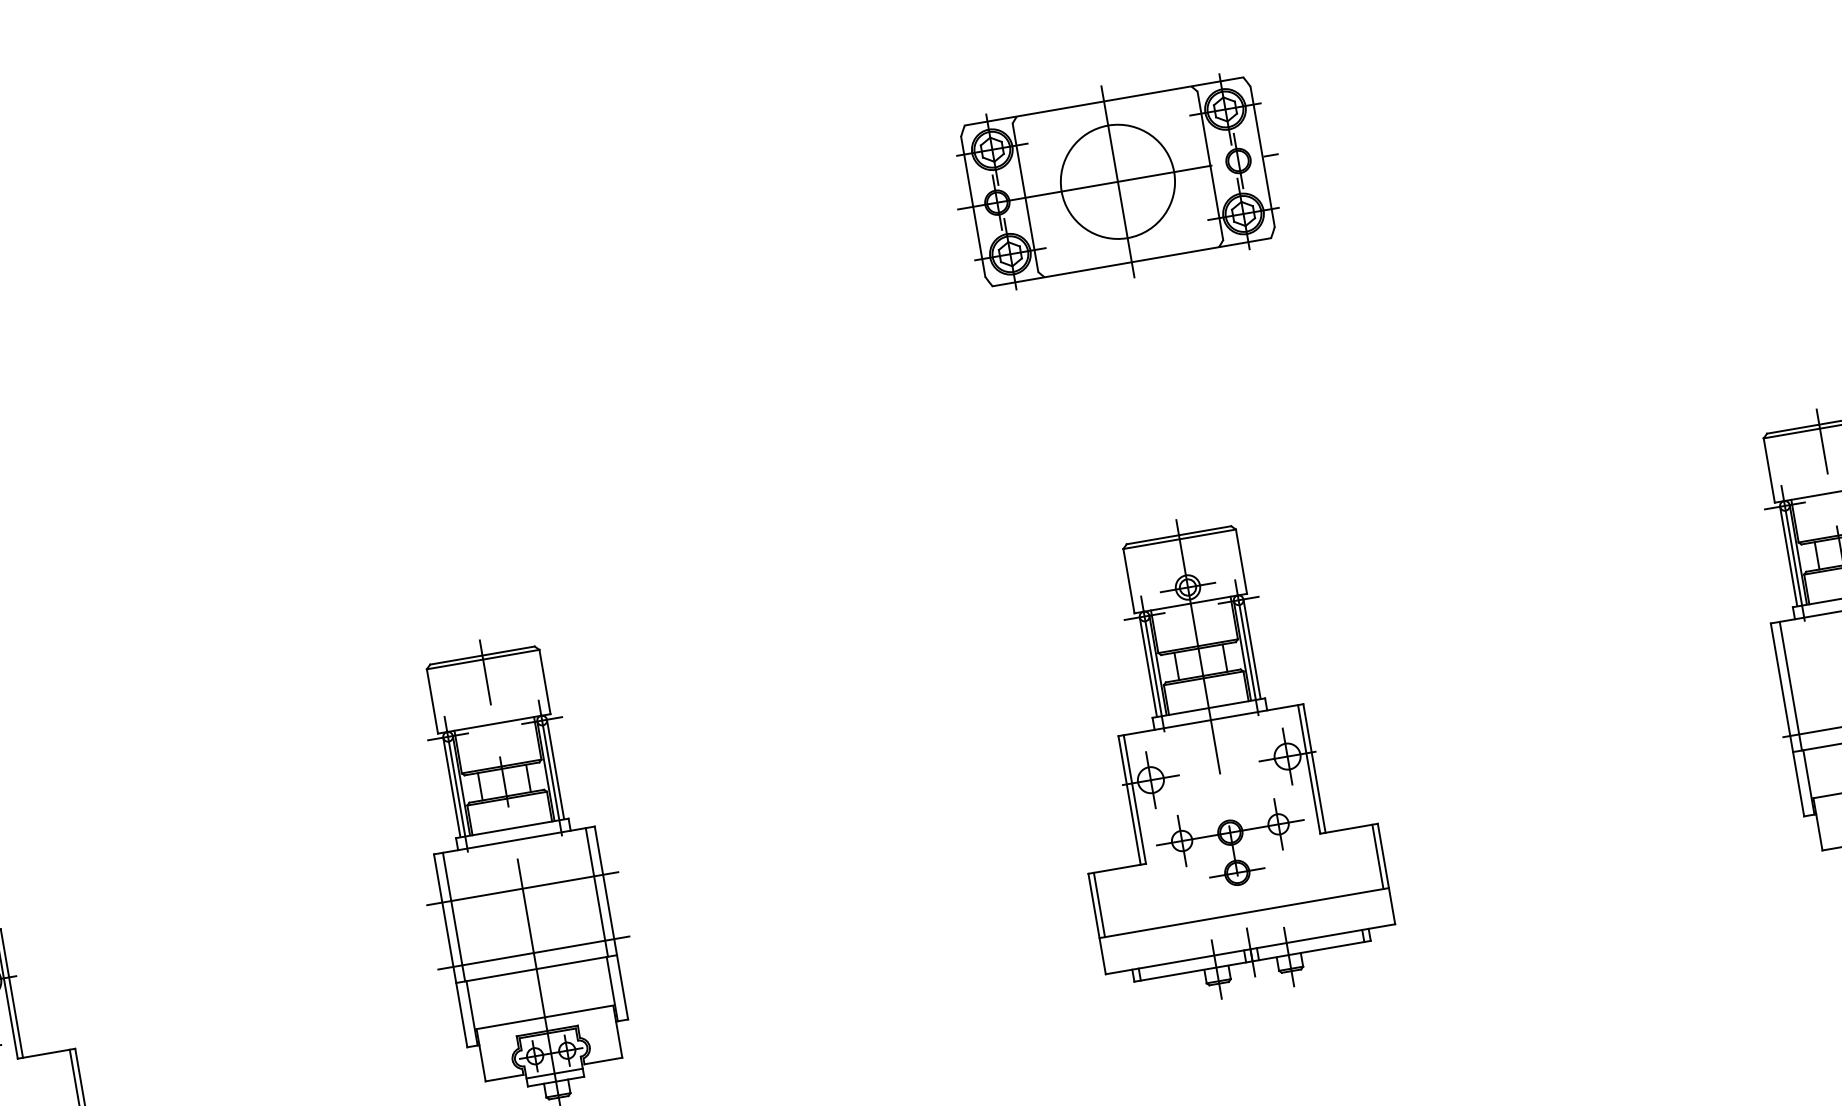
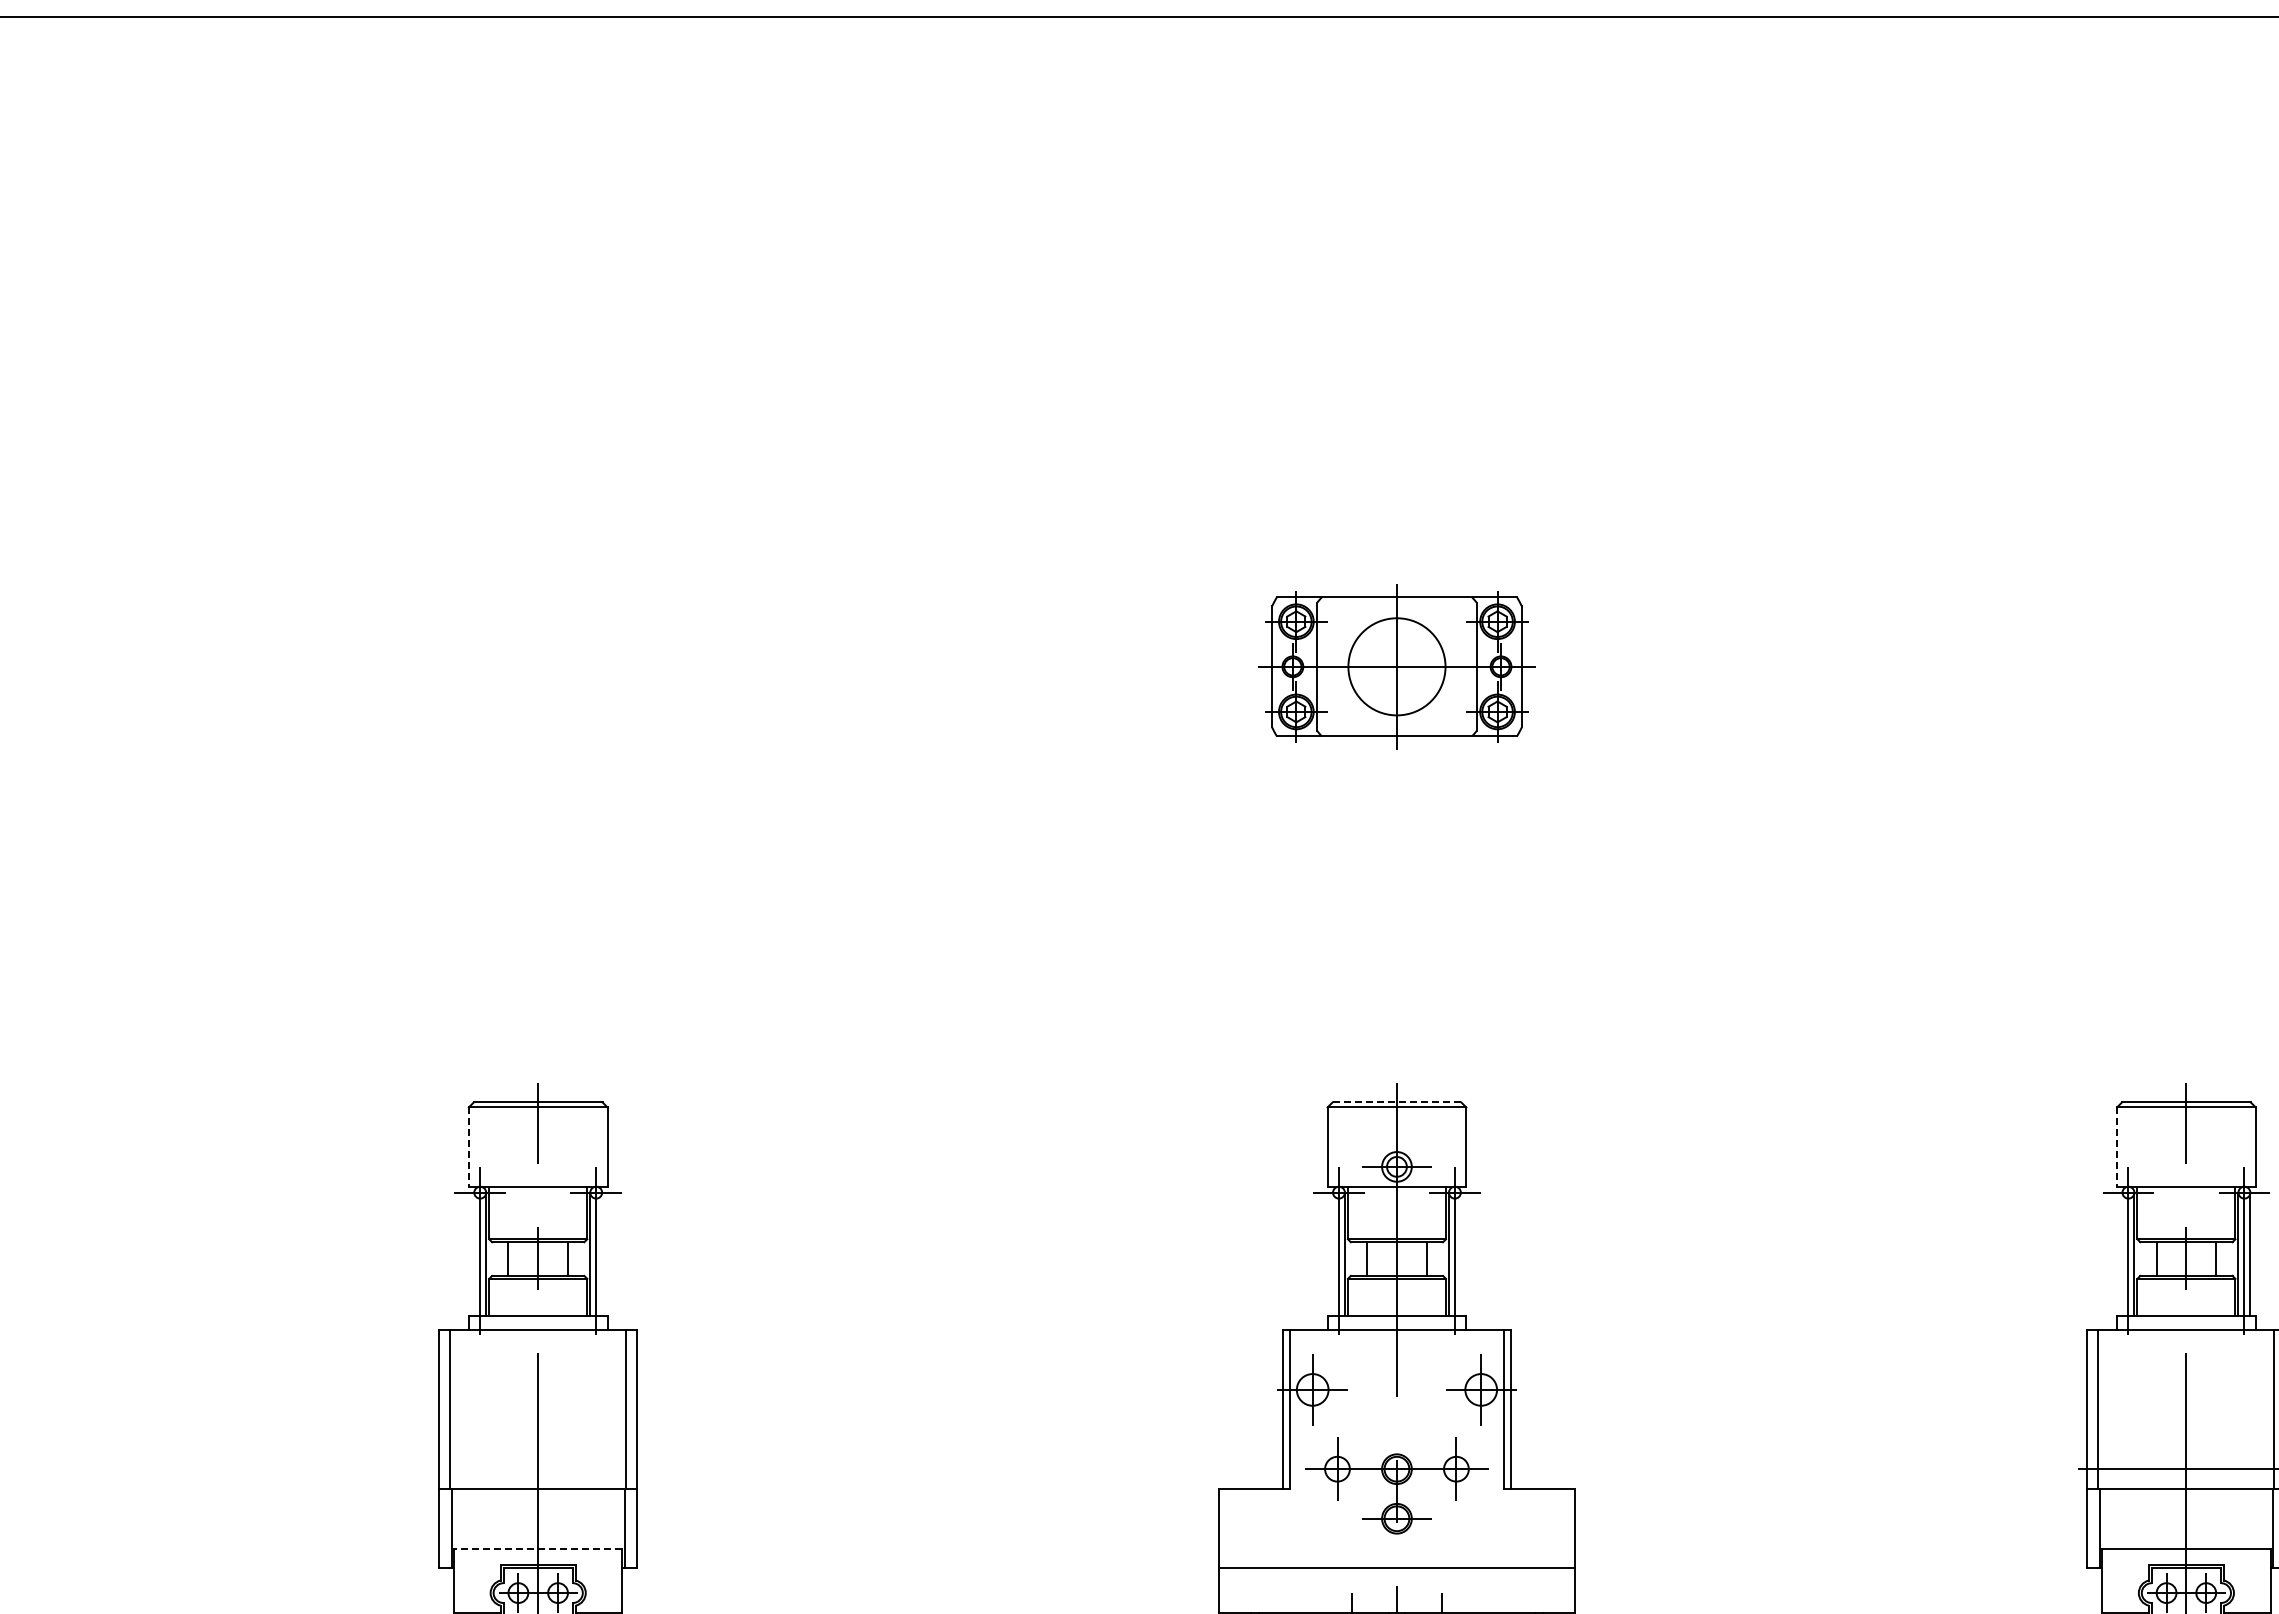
part: (1117, 181) -> (1396, 666), size x0.7
line: (1769, 470) -> (2117, 1147), solid -> dashed
line: (1179, 535) -> (1397, 1102), solid -> dashed
line: (1788, 556) -> (2122, 1253), removed
line: (1251, 648) -> (1460, 1253), removed
line: (1148, 666) -> (1333, 1253), removed
line: (432, 701) -> (468, 1147), solid -> dashed
line: (555, 769) -> (602, 1253), removed
line: (451, 786) -> (474, 1253), removed
line: (1377, 856) -> (1568, 1528), removed
line: (522, 888) -> (538, 1389), removed
line: (1099, 904) -> (1225, 1528), removed
line: (534, 953) -> (538, 1469), removed
line: (544, 1017) -> (537, 1548), solid -> dashed

